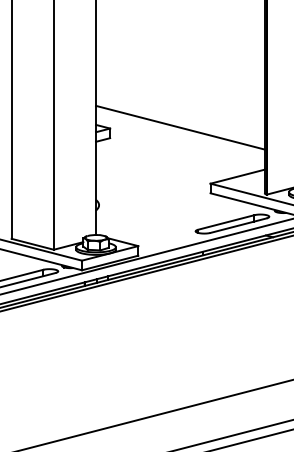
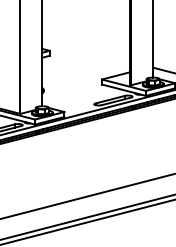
line: (180, 127) -> (86, 50), removed

